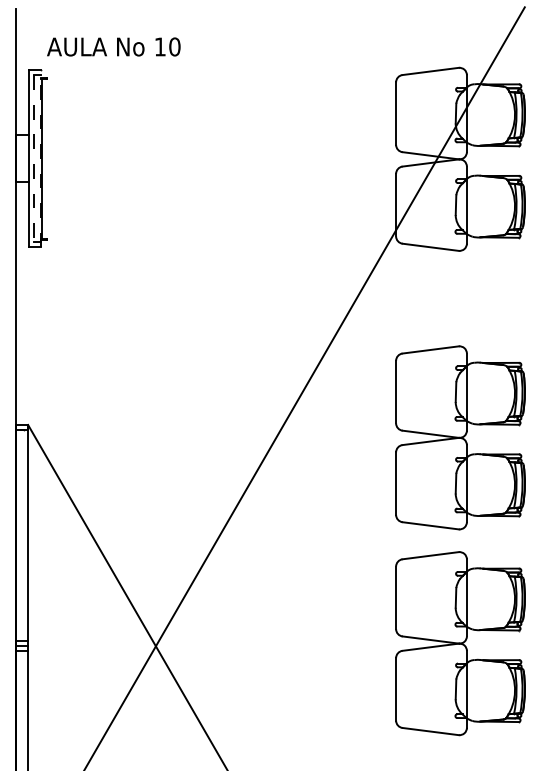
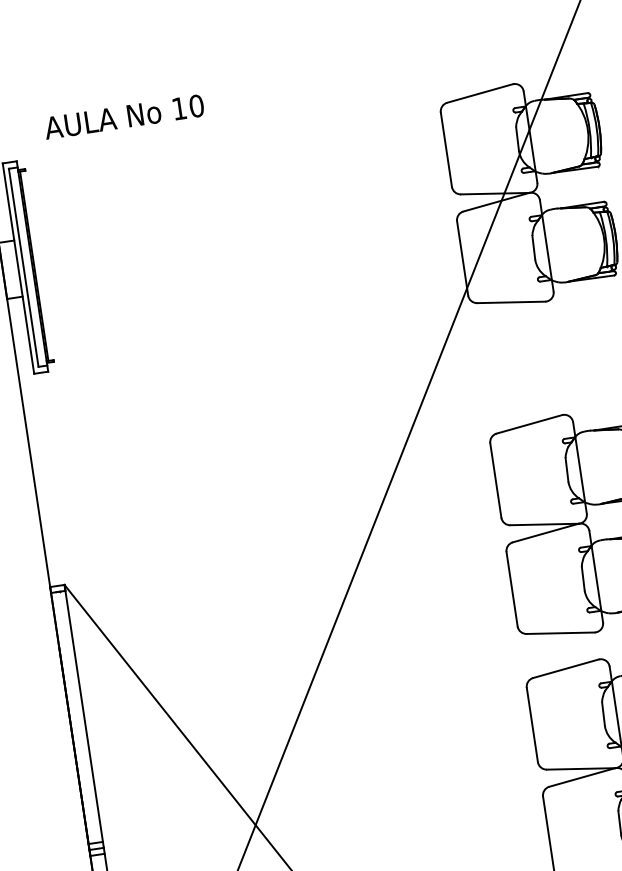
text: (113, 46) -> (123, 116), moved
line: (40, 158) -> (31, 266), dashed -> solid
line: (33, 159) -> (23, 268), dashed -> solid

